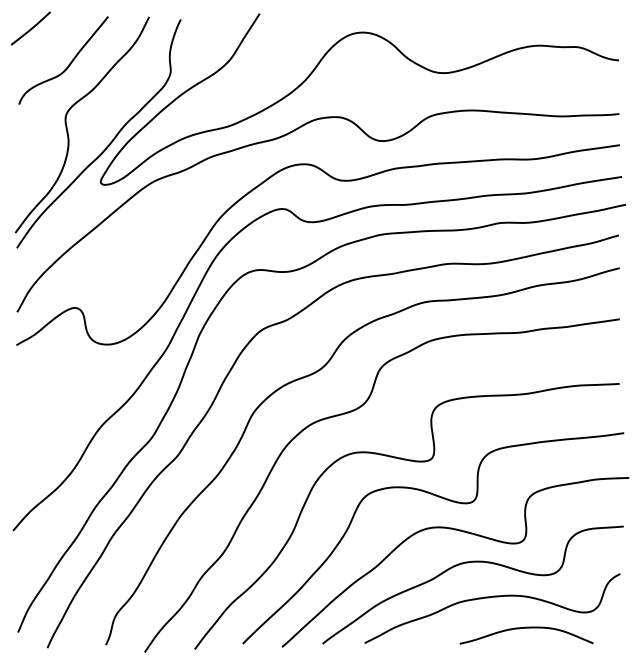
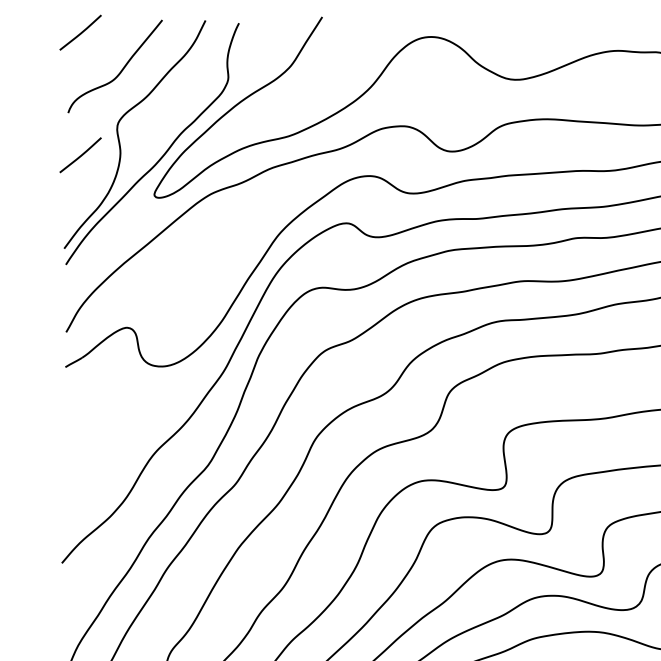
line: (30, 144) -> (80, 155), added

